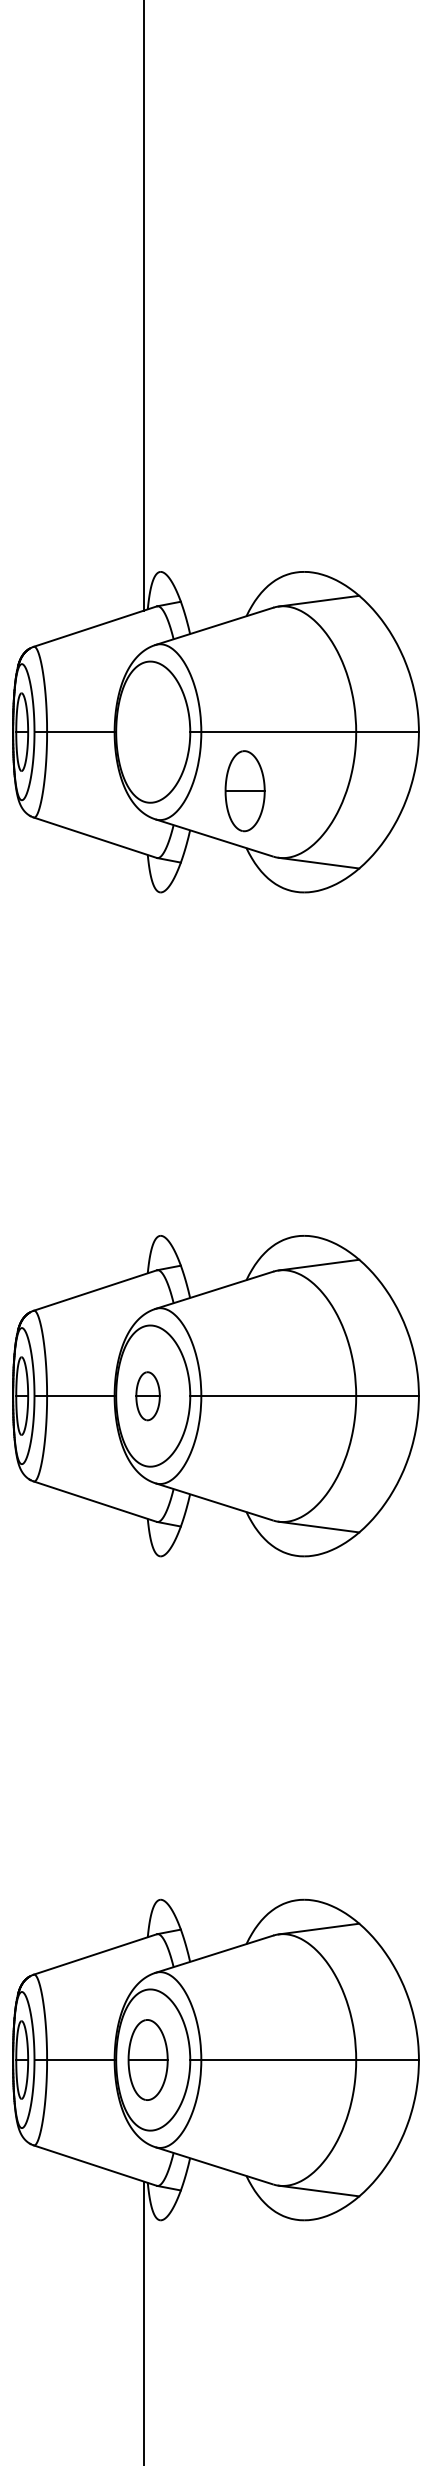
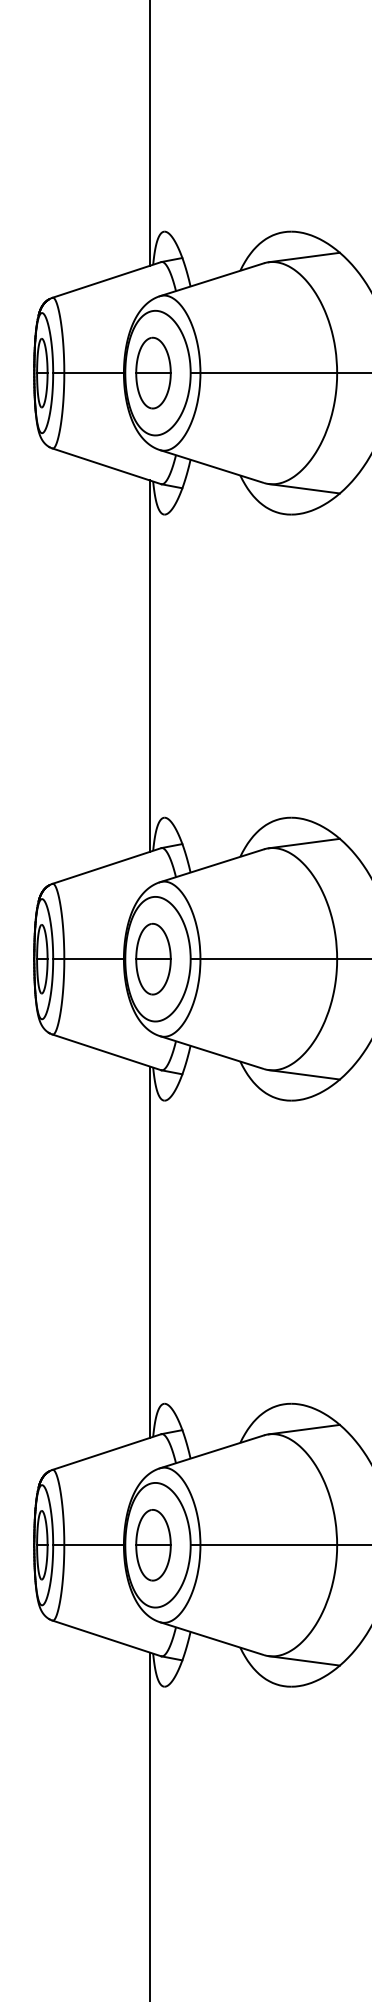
part: (244, 791) -> (152, 373), moved
line: (144, 1063) -> (150, 665), added
part: (147, 1396) -> (152, 959), size x1.67
line: (144, 1727) -> (150, 1251), added

